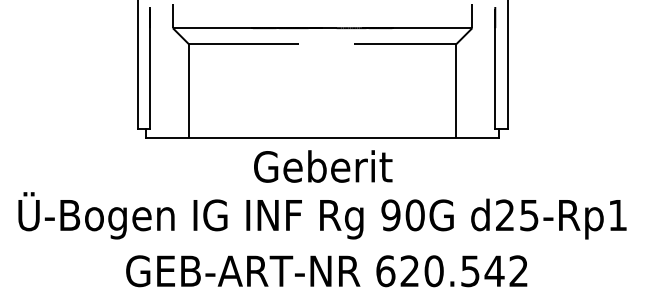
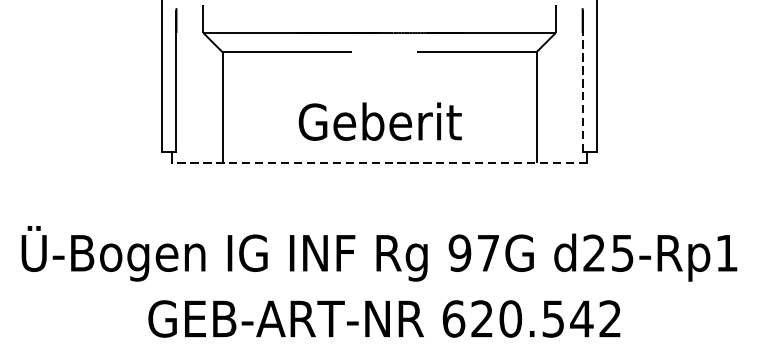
line: (495, 78) -> (582, 92), solid -> dashed
line: (322, 138) -> (379, 162), solid -> dashed
text: (323, 166) -> (380, 121), moved
text: (414, 215) -> (487, 253), 90G -> 97G

